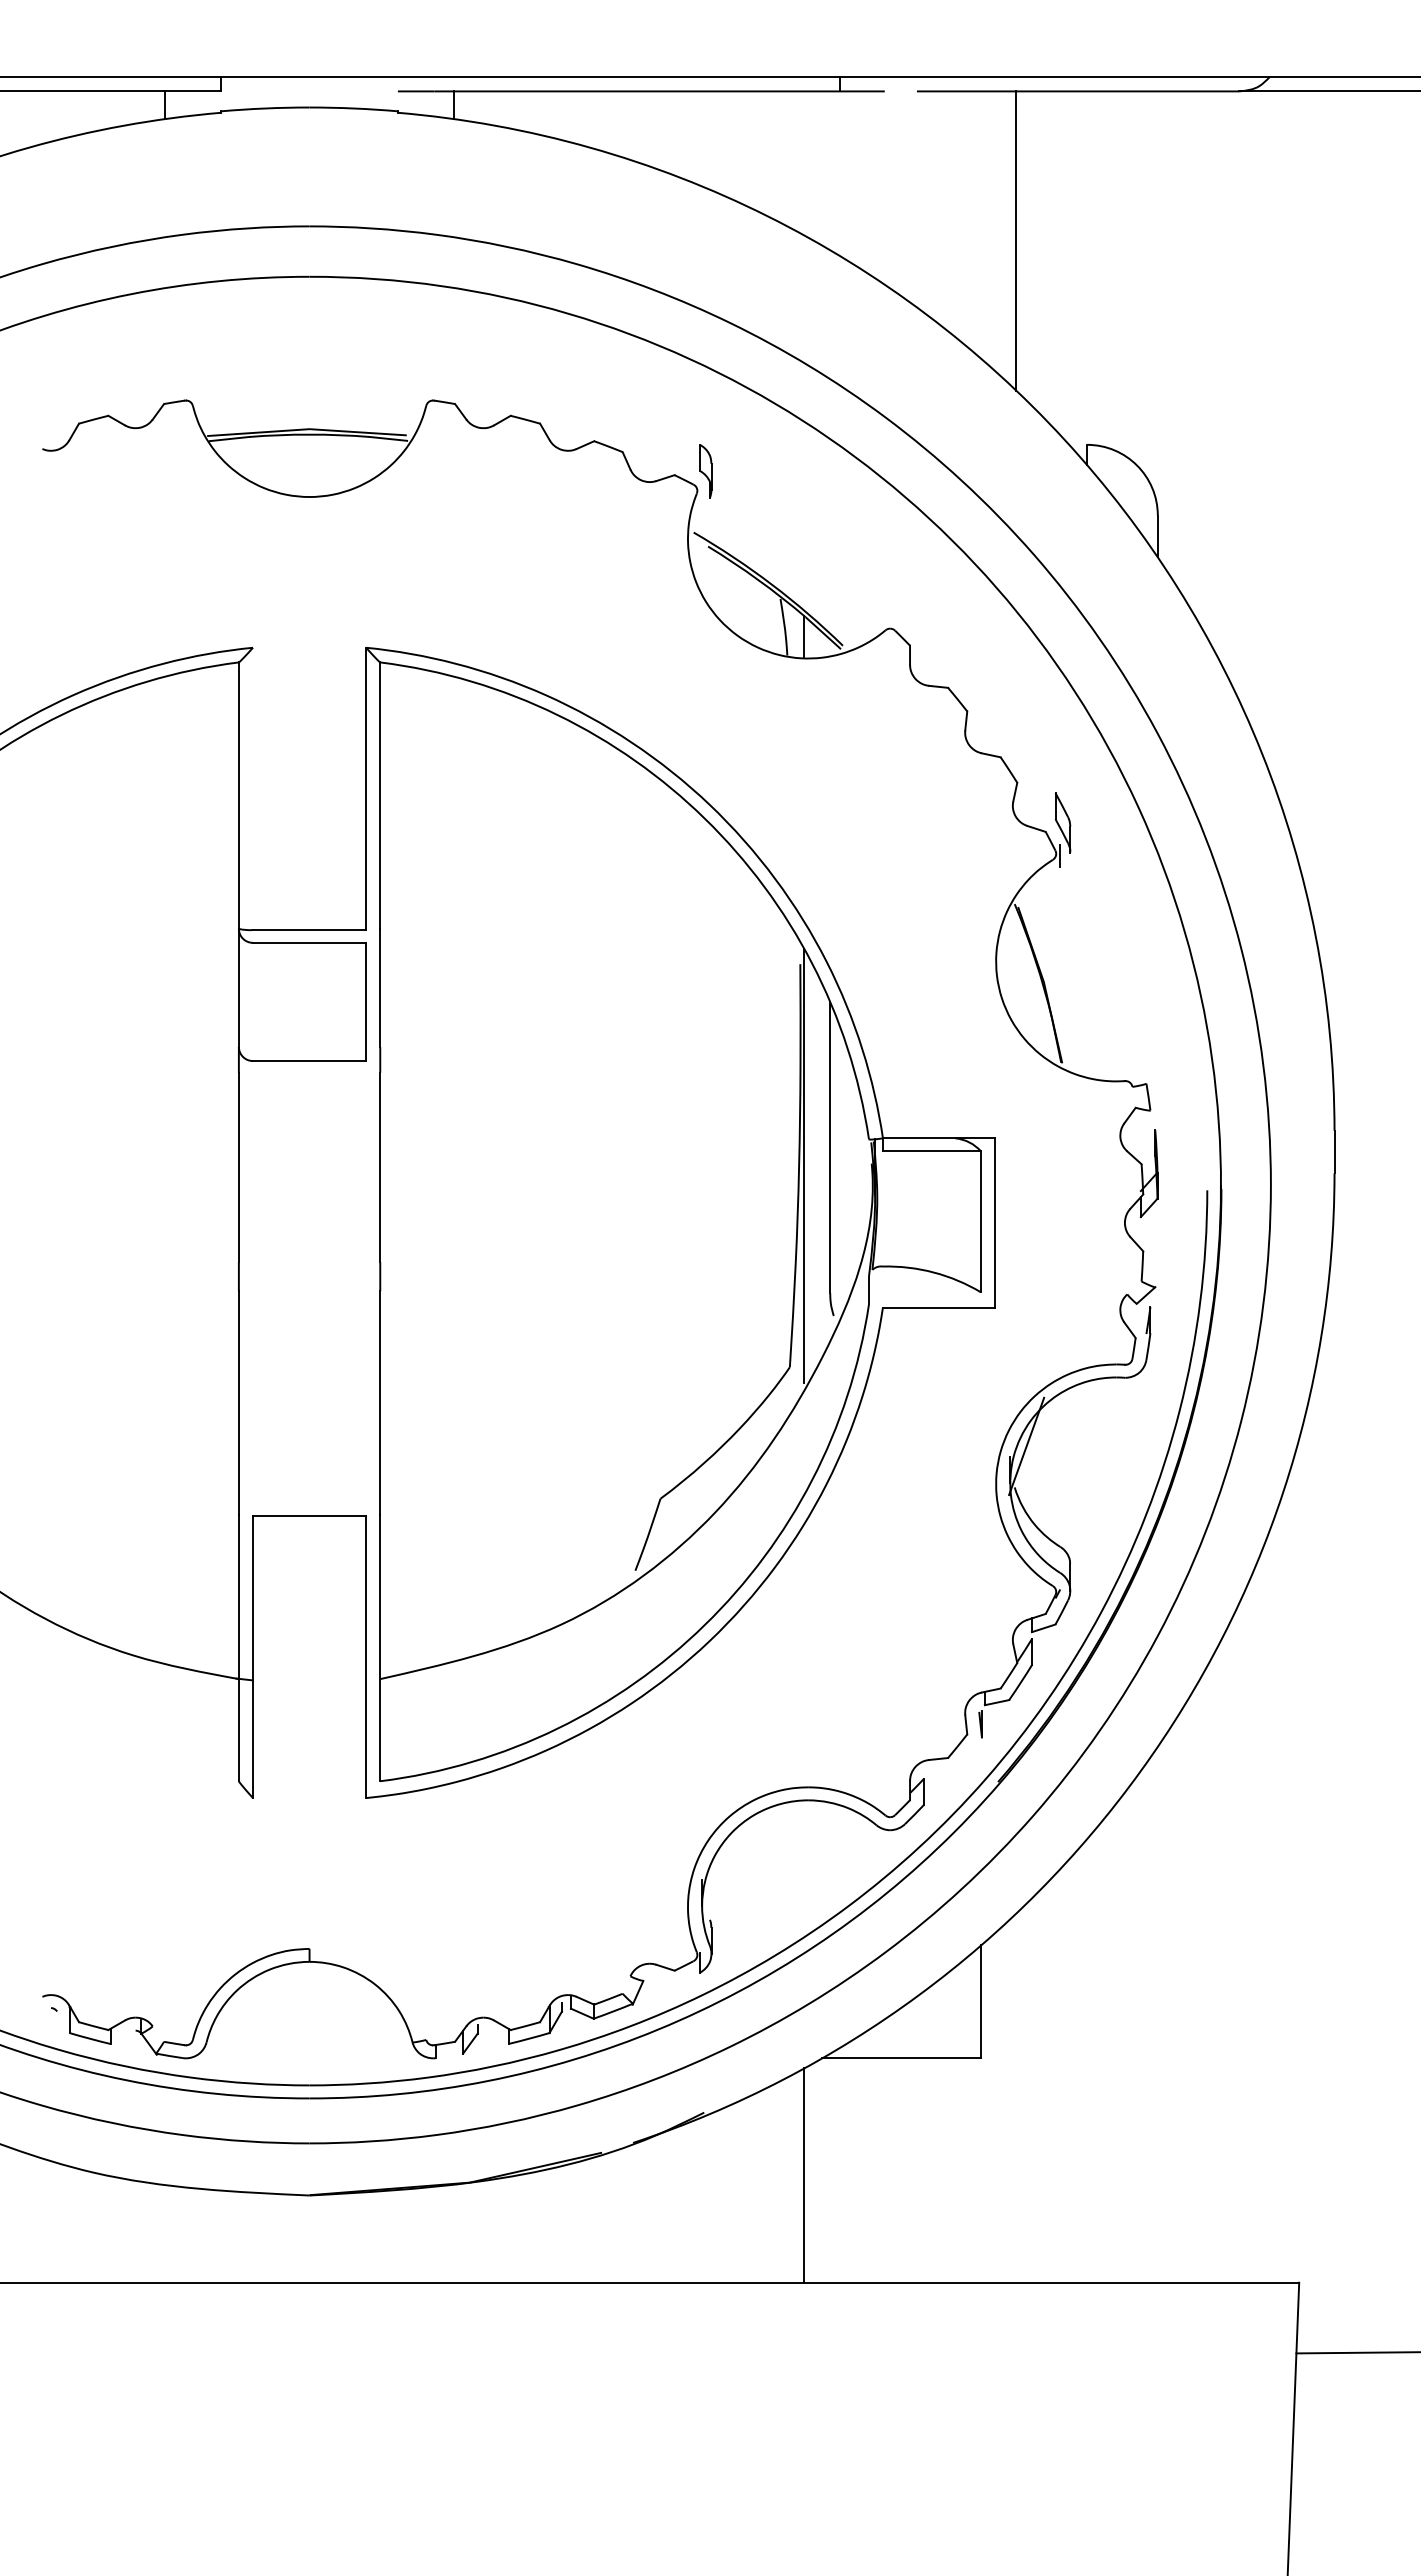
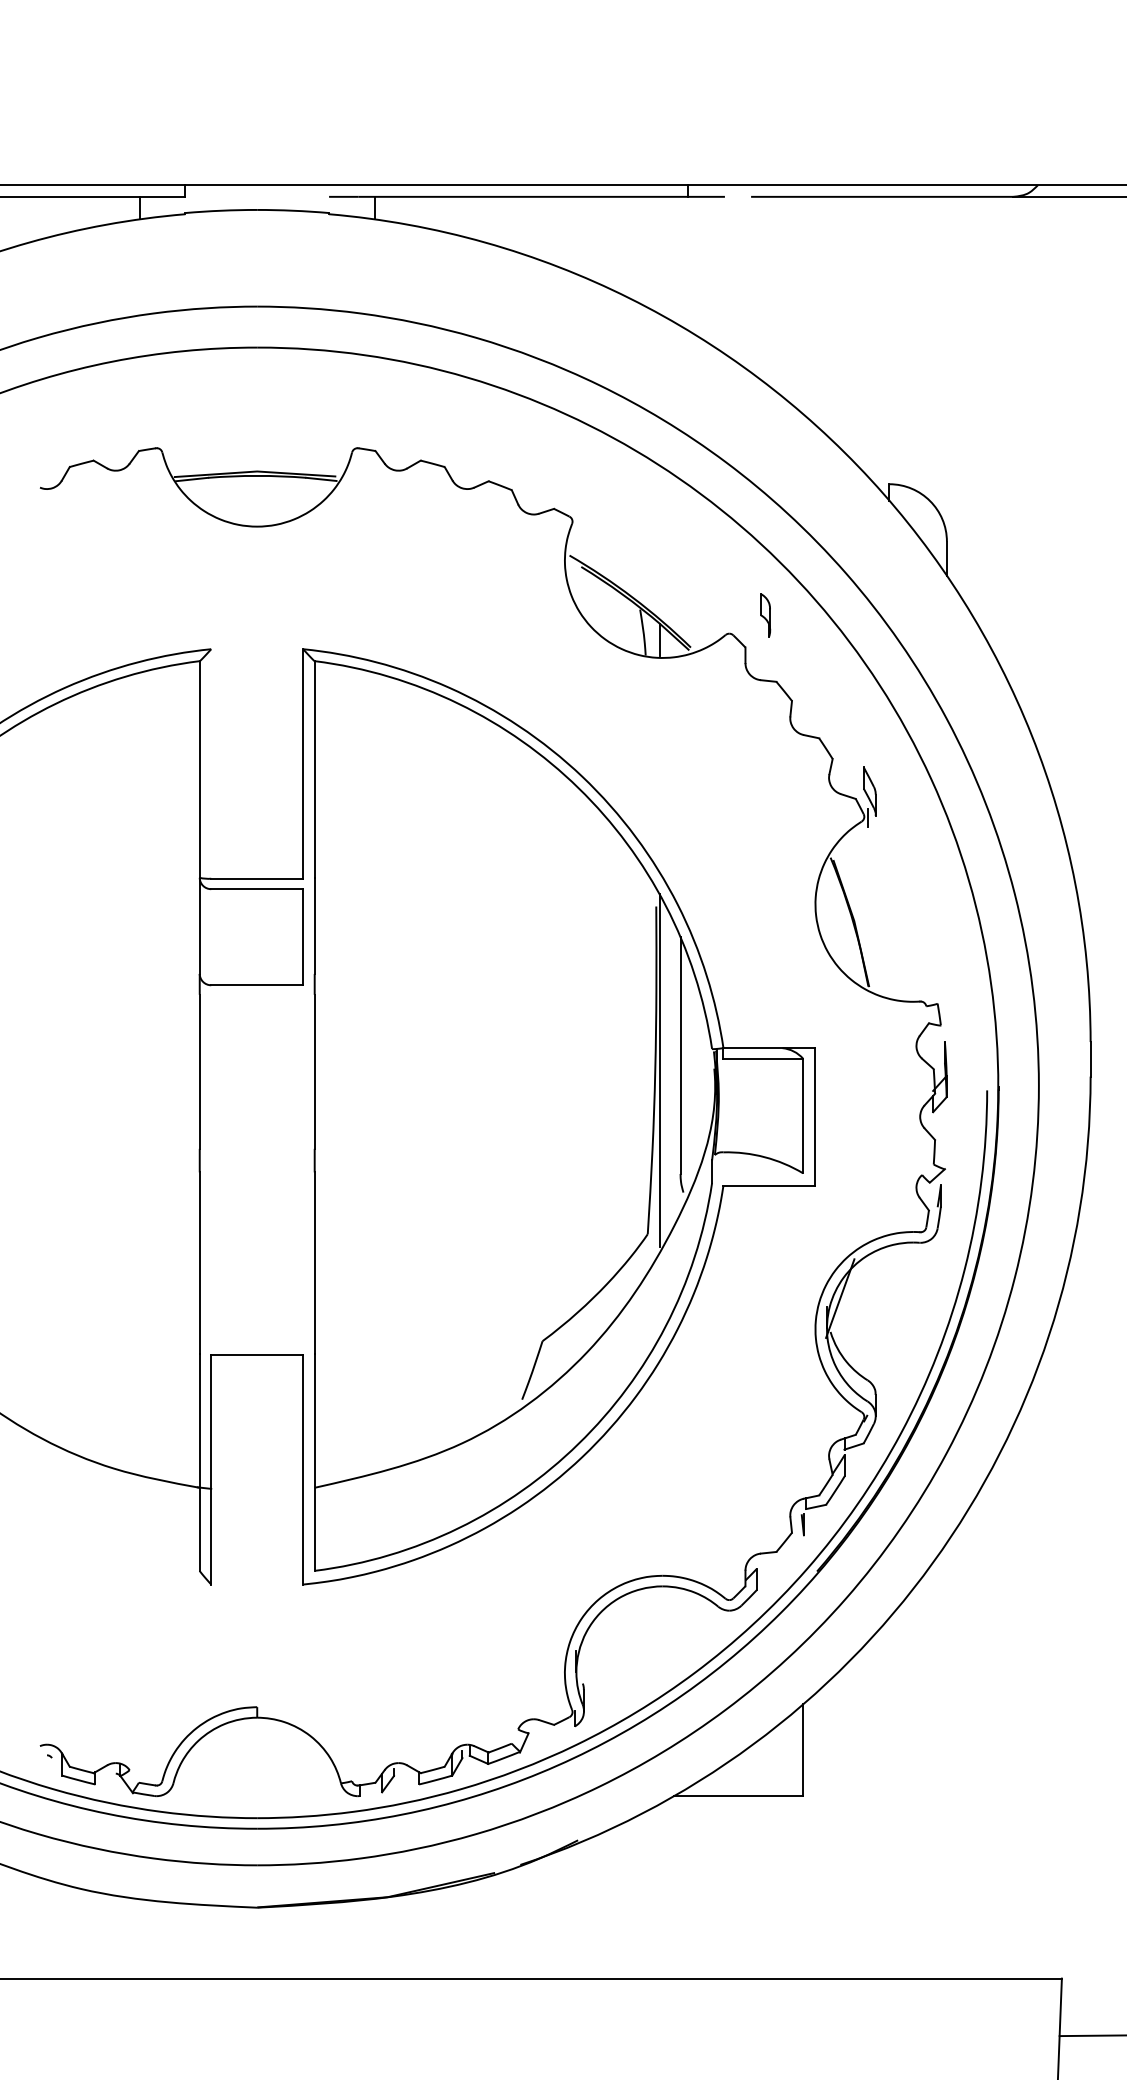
line: (1016, 240) -> (832, 318), removed
part: (705, 471) -> (765, 615), moved
line: (804, 2175) -> (659, 1891), removed

